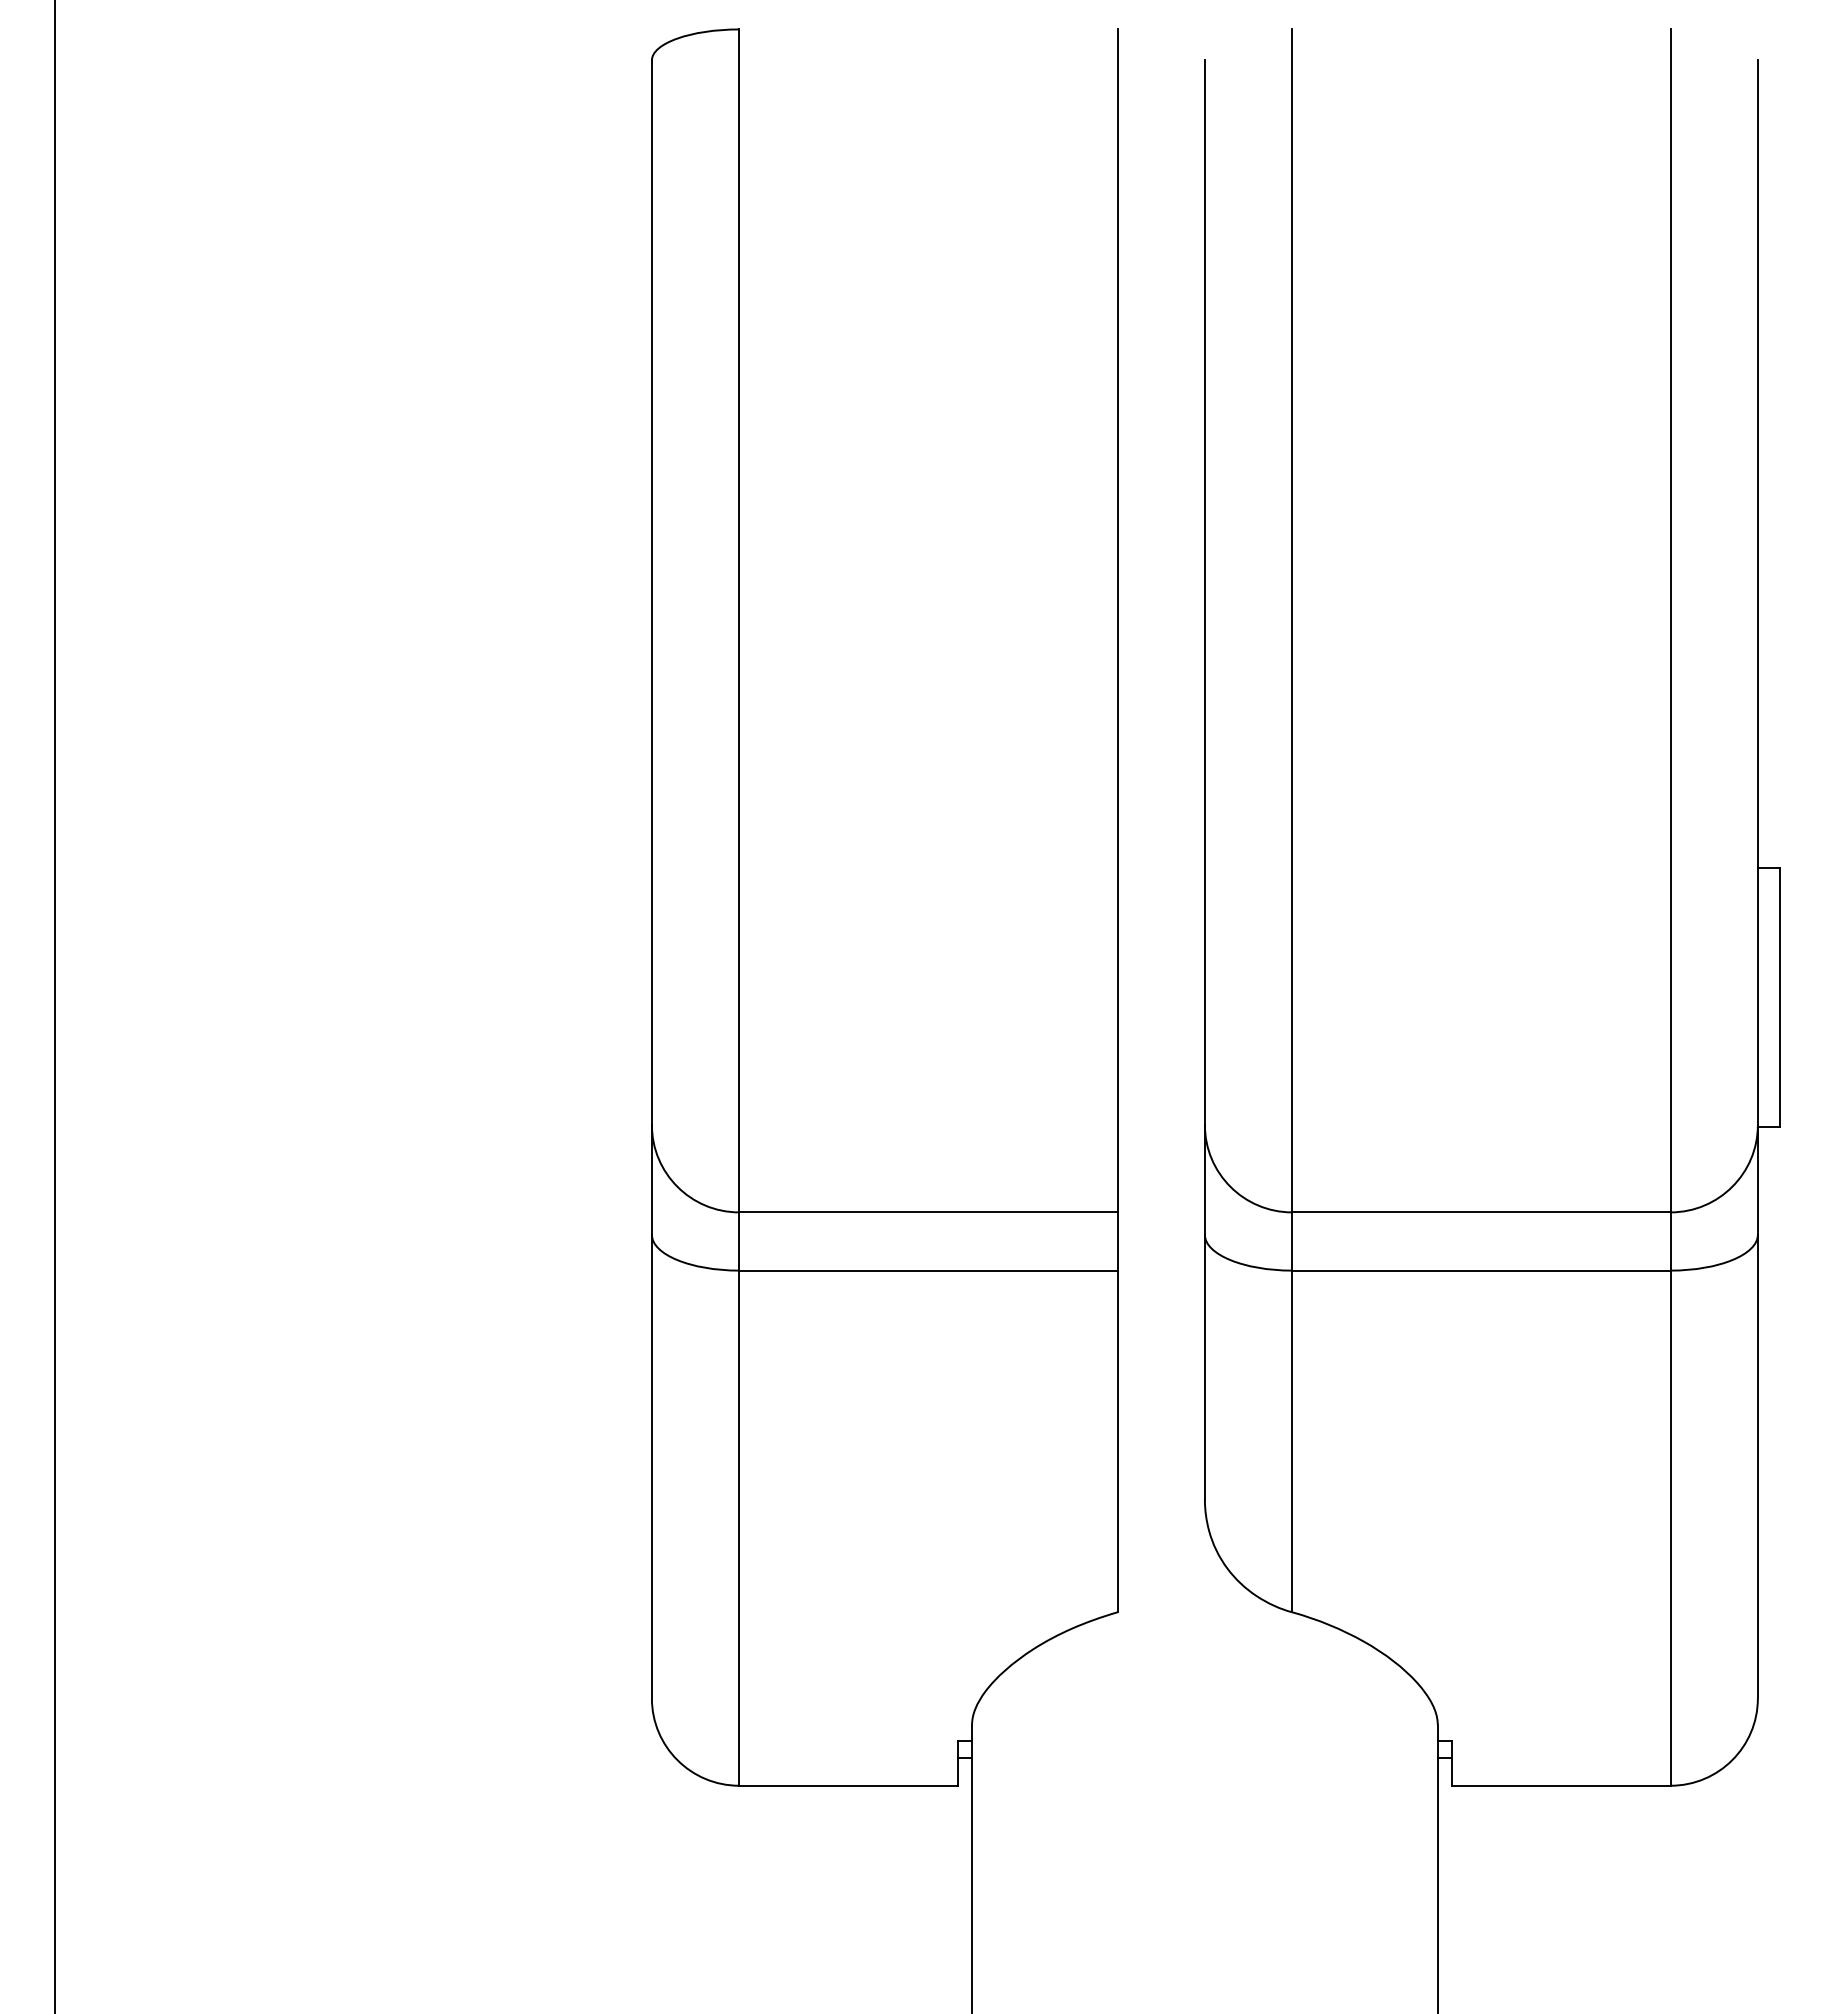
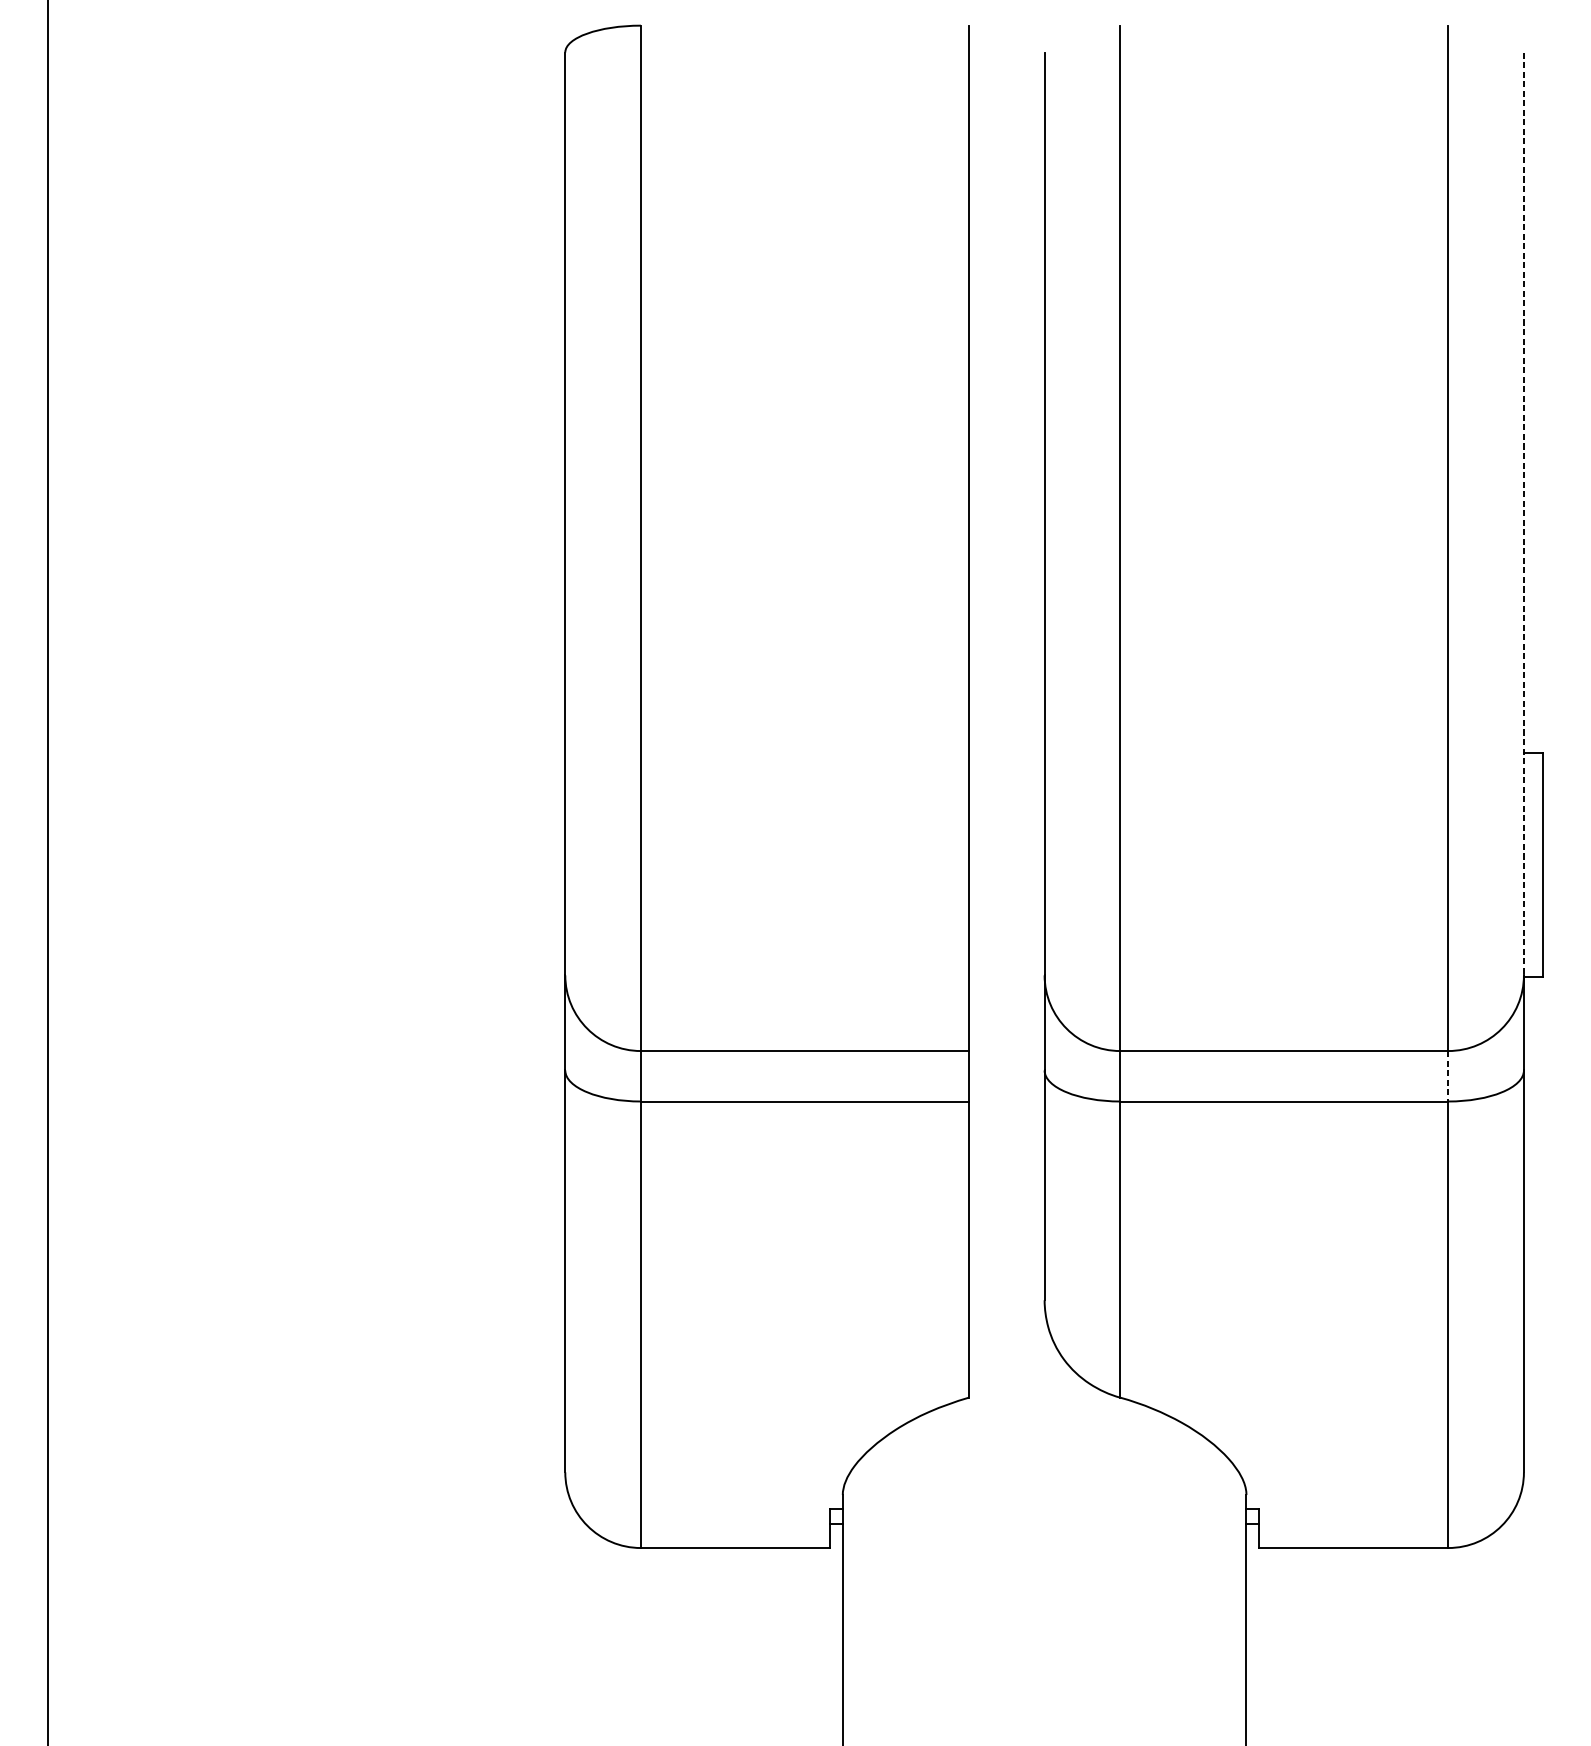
line: (1757, 593) -> (1523, 514), solid -> dashed
line: (1670, 1242) -> (1448, 1077), solid -> dashed

